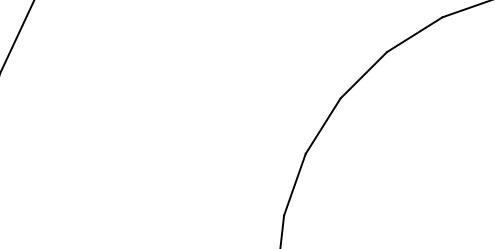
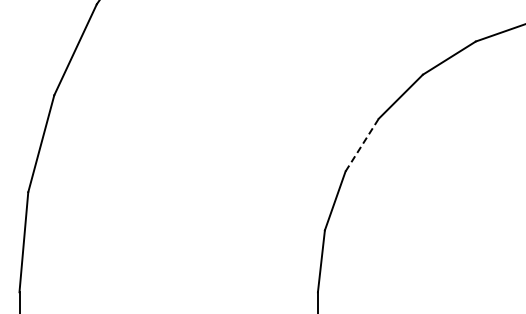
line: (323, 125) -> (362, 144), solid -> dashed

